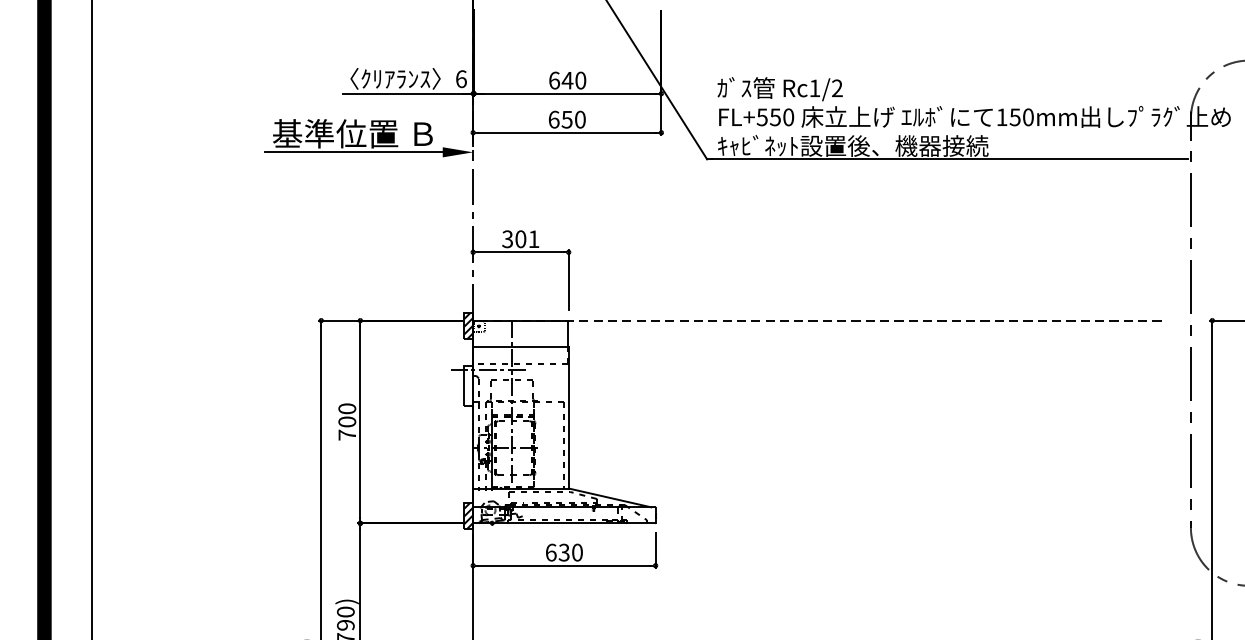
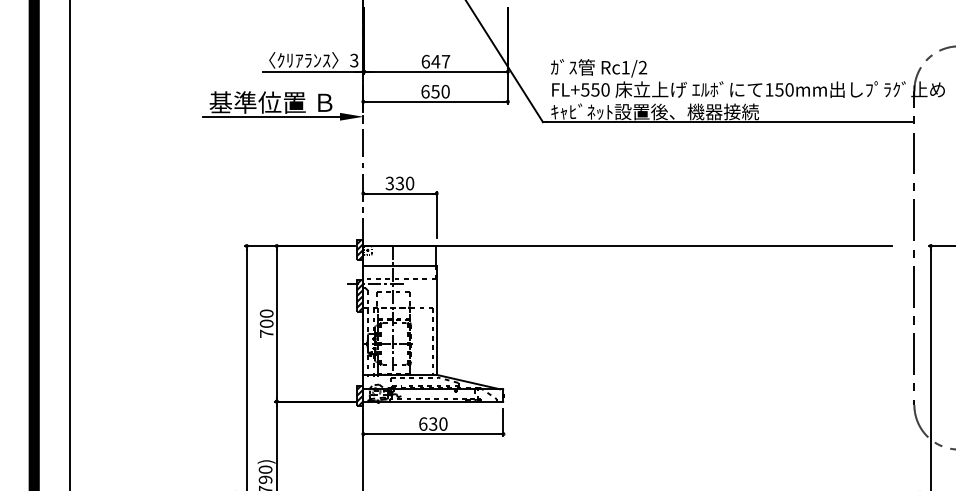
text: (461, 79) -> (354, 60), 6 -> 3
text: (580, 80) -> (445, 61), 640 -> 647
text: (526, 239) -> (404, 183), 301 -> 330
line: (817, 320) -> (627, 245), dashed -> solid
hatch: (468, 385) -> (359, 295), added

